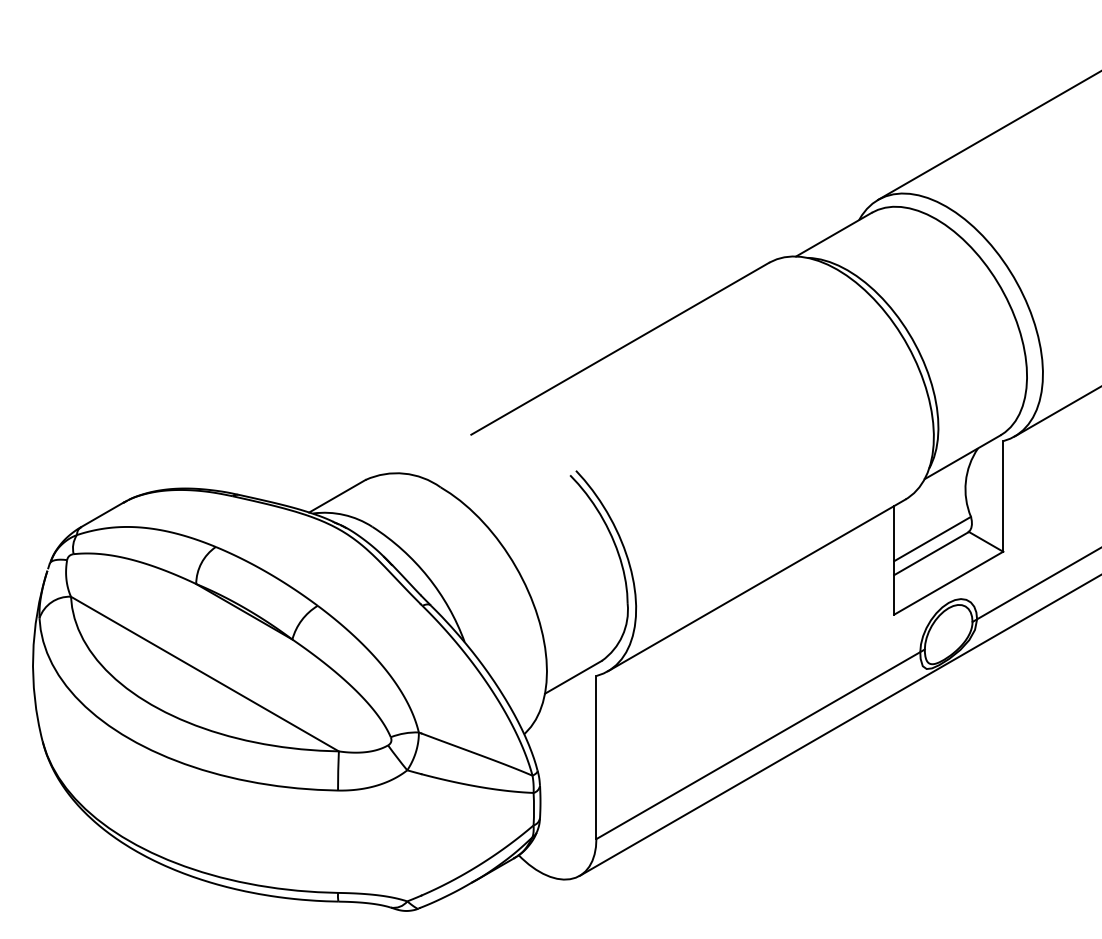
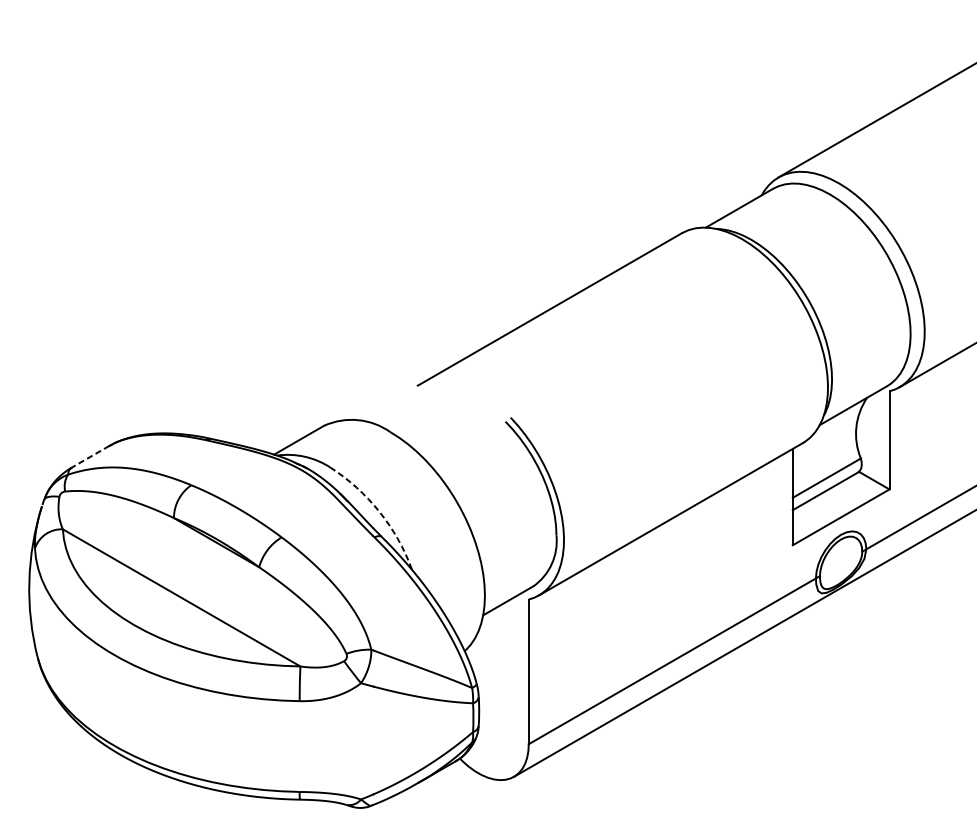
line: (102, 514) -> (90, 456), solid -> dashed
arc: (427, 576) -> (378, 511), solid -> dashed

